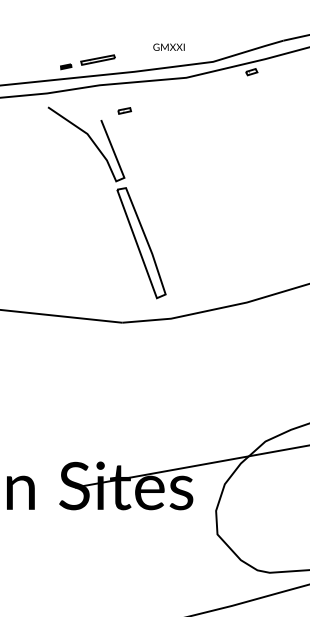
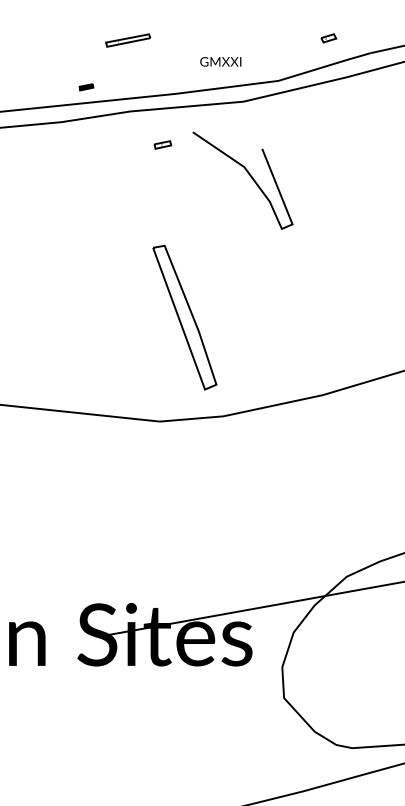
part: (98, 60) -> (128, 40), moved
part: (251, 72) -> (328, 38), moved
curve: (90, 139) -> (248, 174), moved

